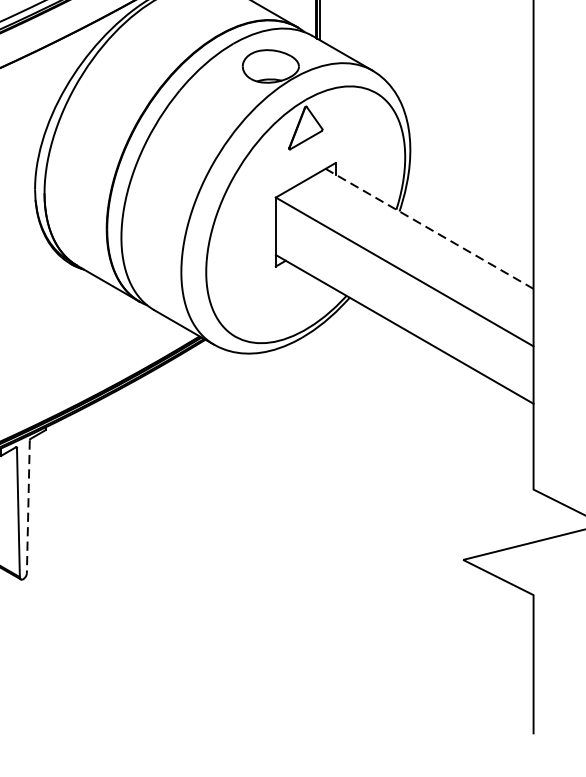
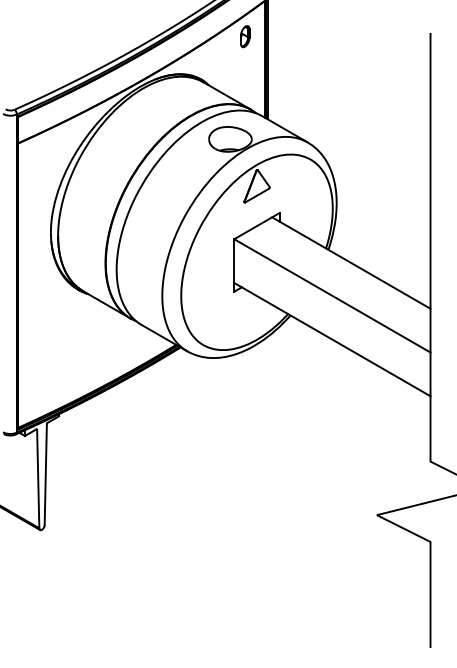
line: (428, 228) -> (350, 262), dashed -> solid
line: (27, 506) -> (45, 474), dashed -> solid

